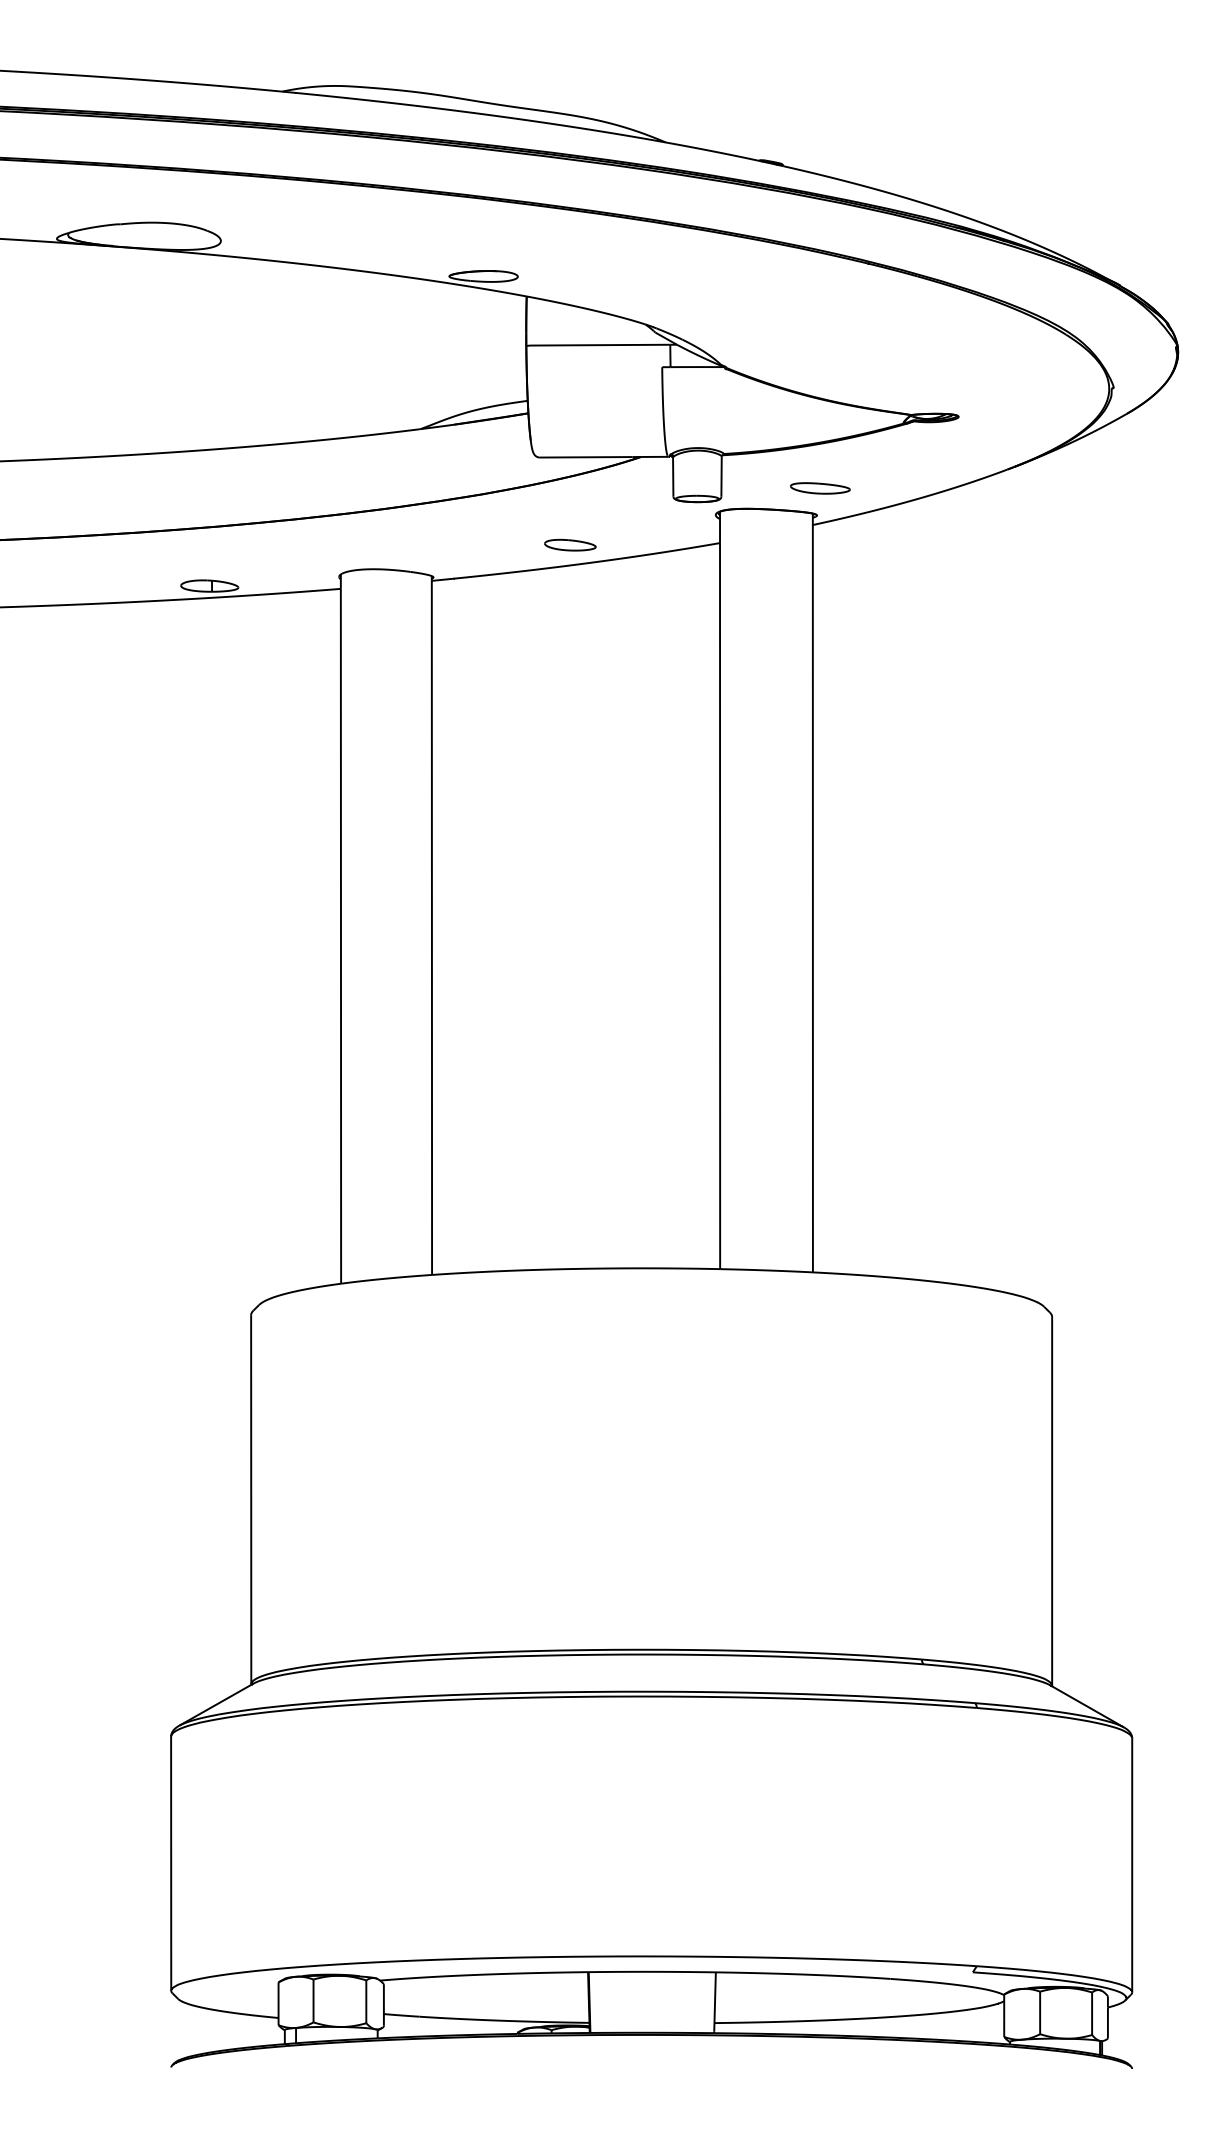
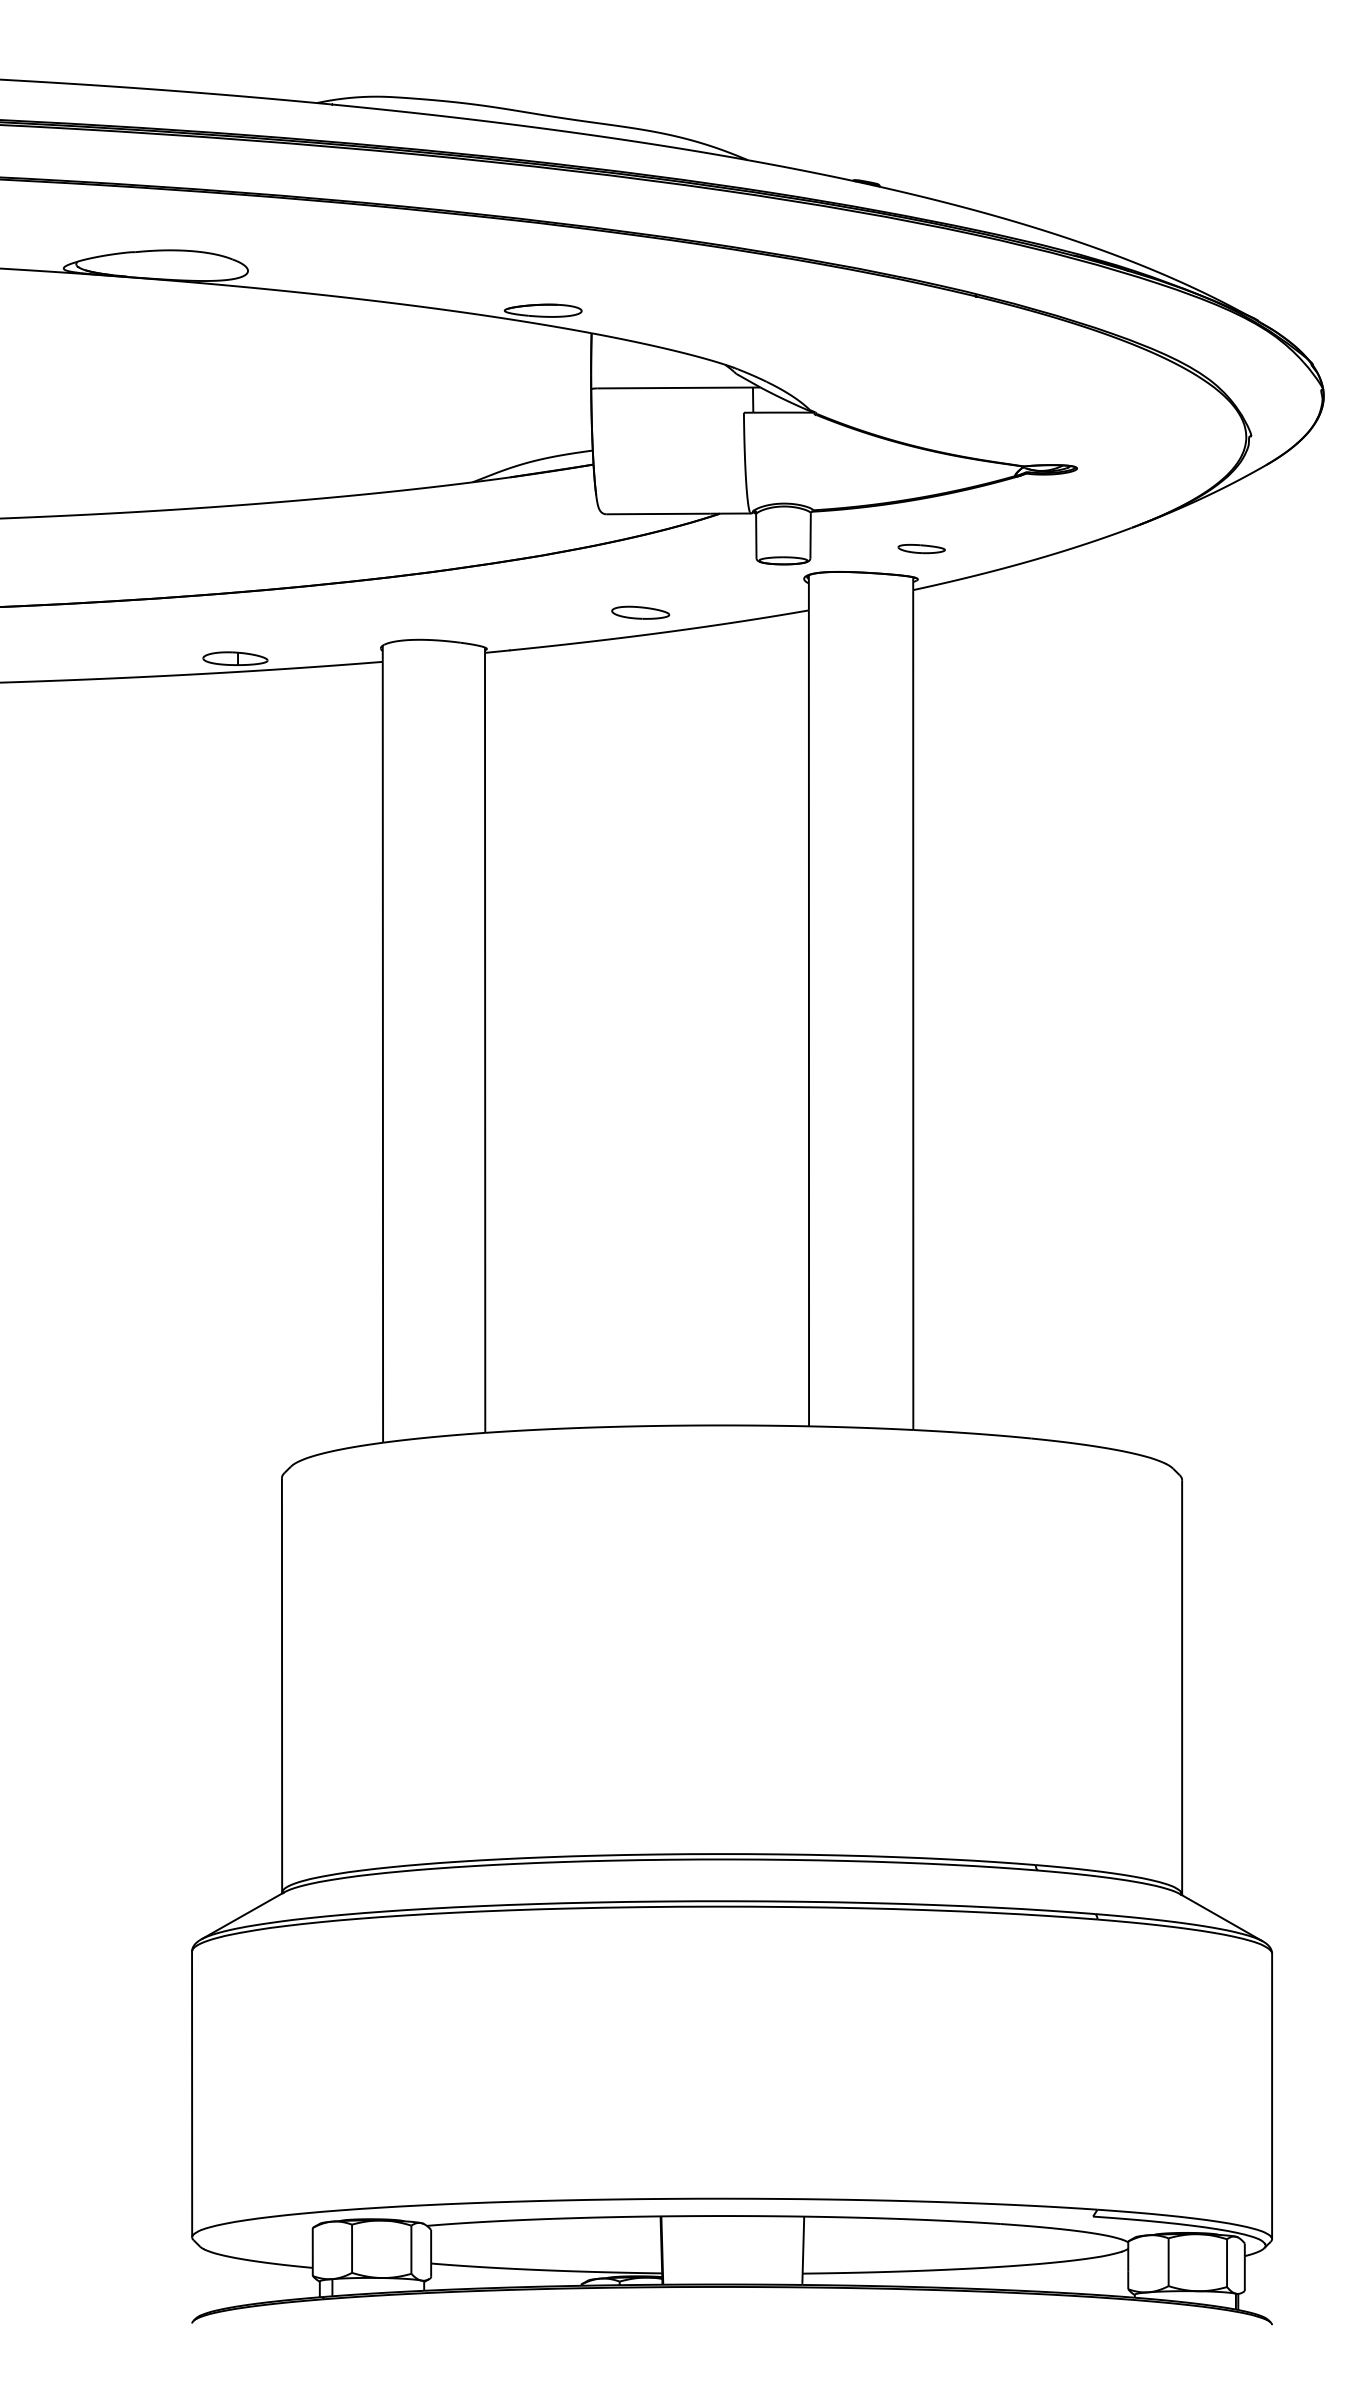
part: (820, 488) -> (921, 549), size x0.7

